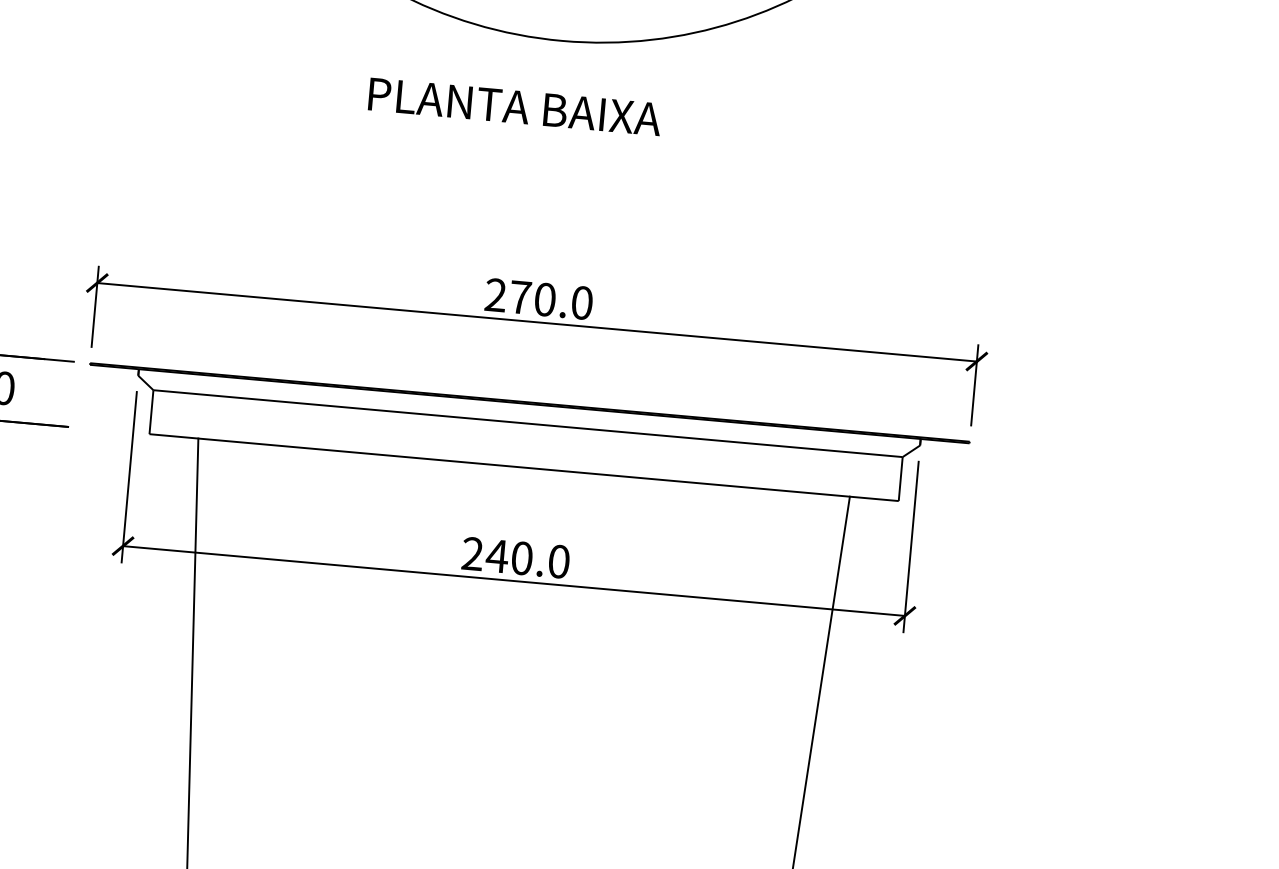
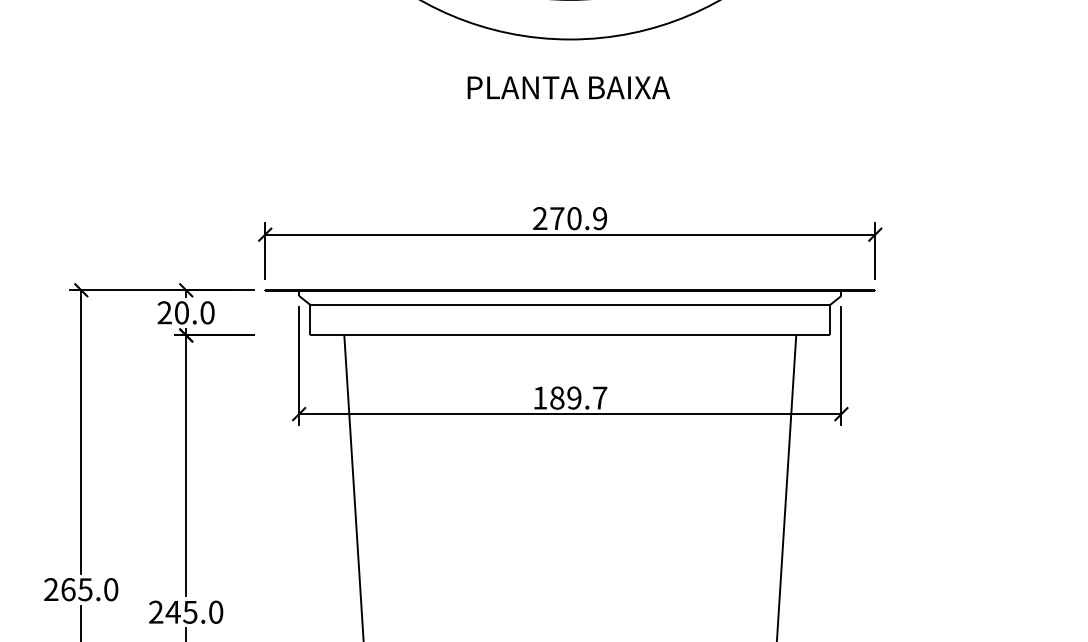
text: (514, 106) -> (568, 87), moved
text: (582, 302) -> (600, 218), 270.0 -> 270.9
text: (516, 557) -> (570, 397), 240.0 -> 189.7

